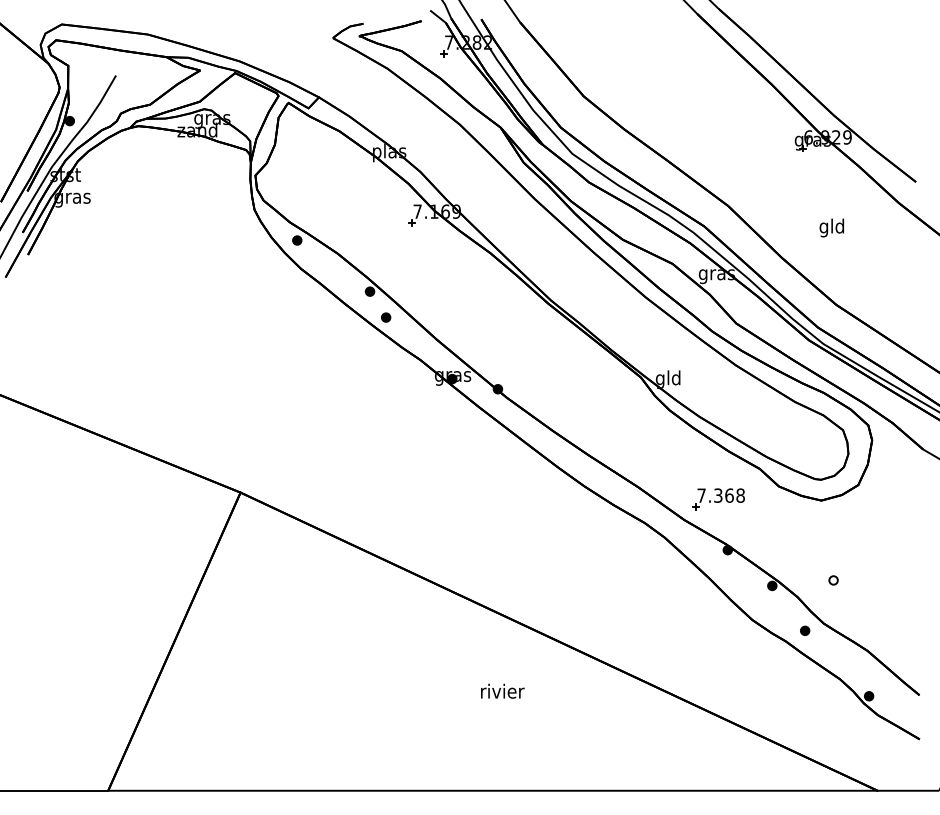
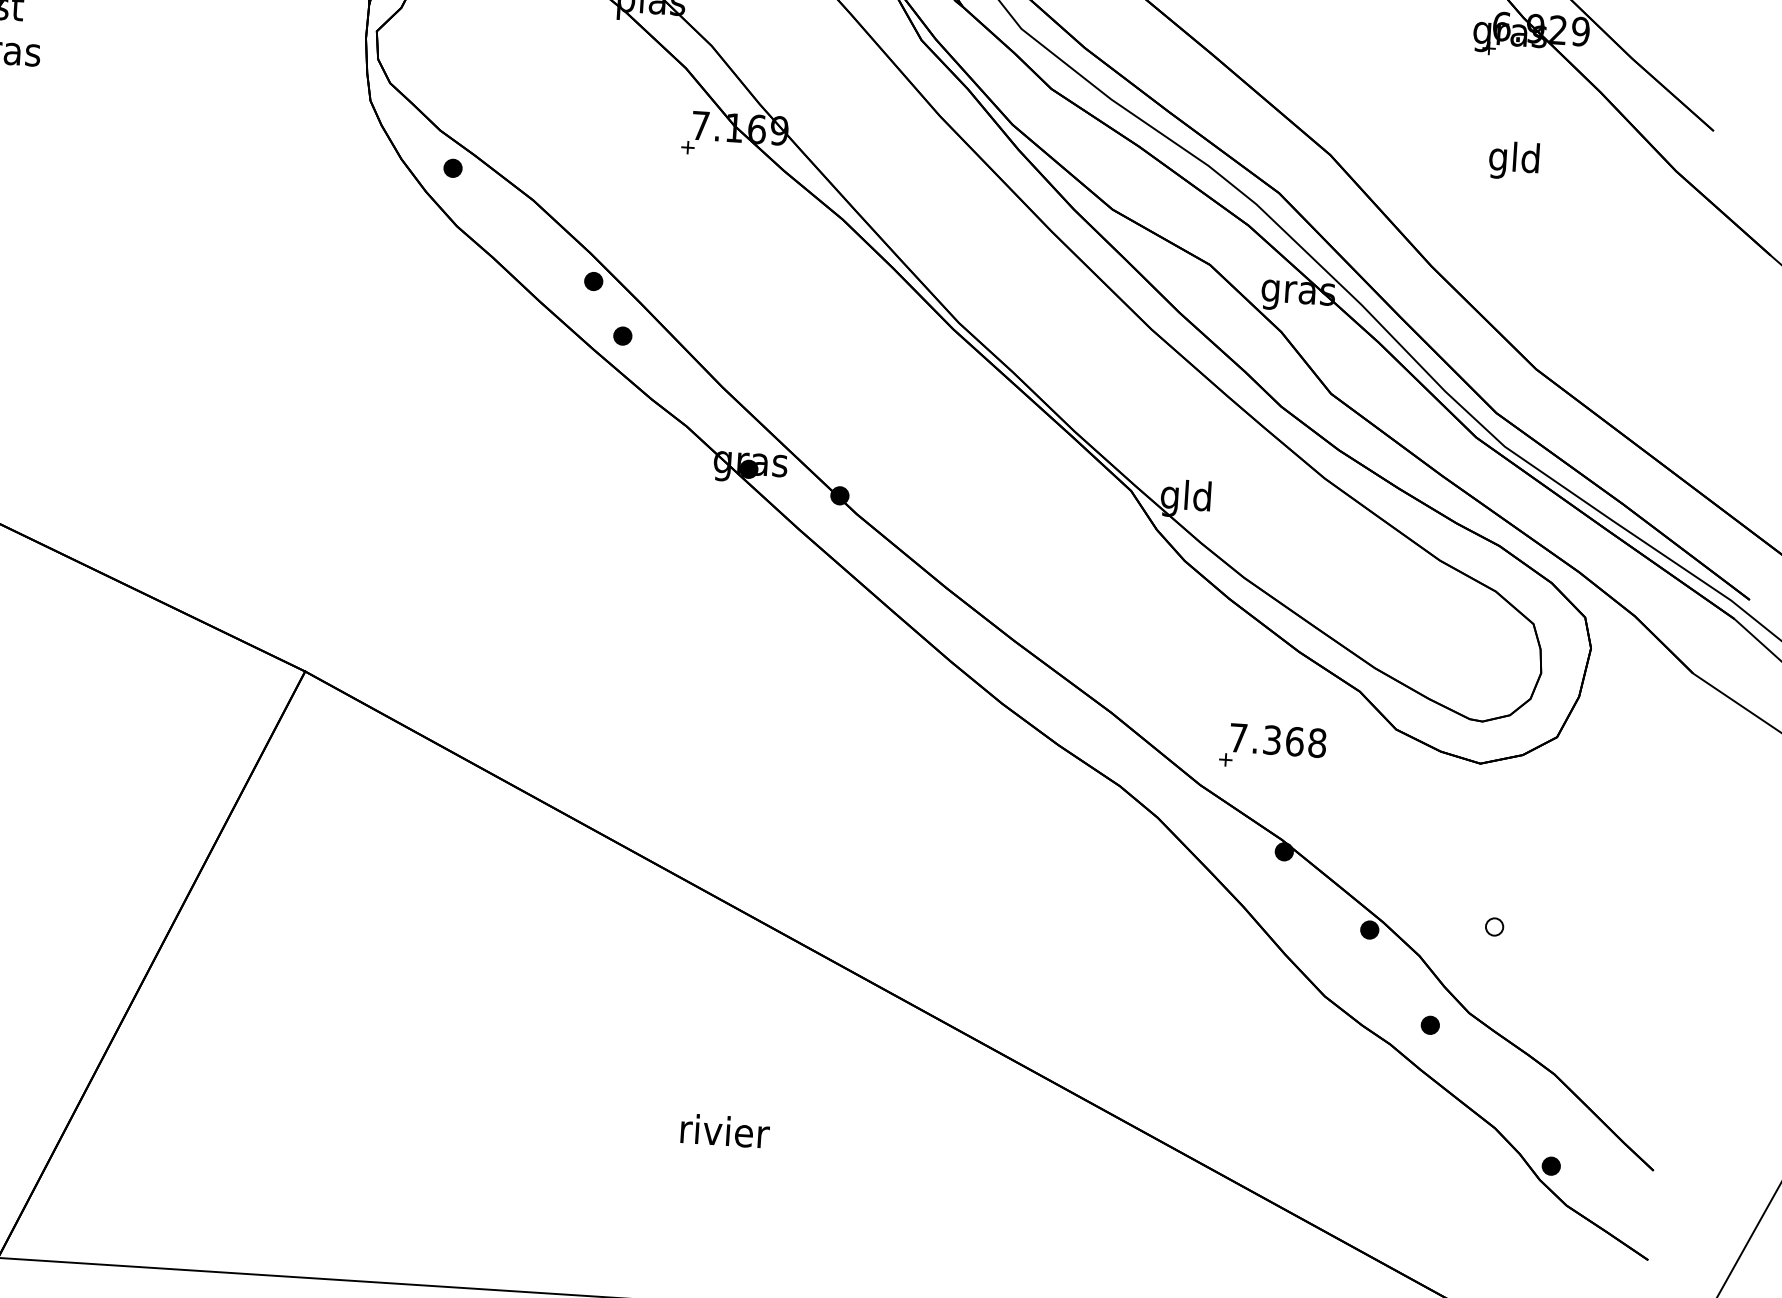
text: (831, 227) -> (1513, 159), moved
text: (502, 690) -> (724, 1129), moved

